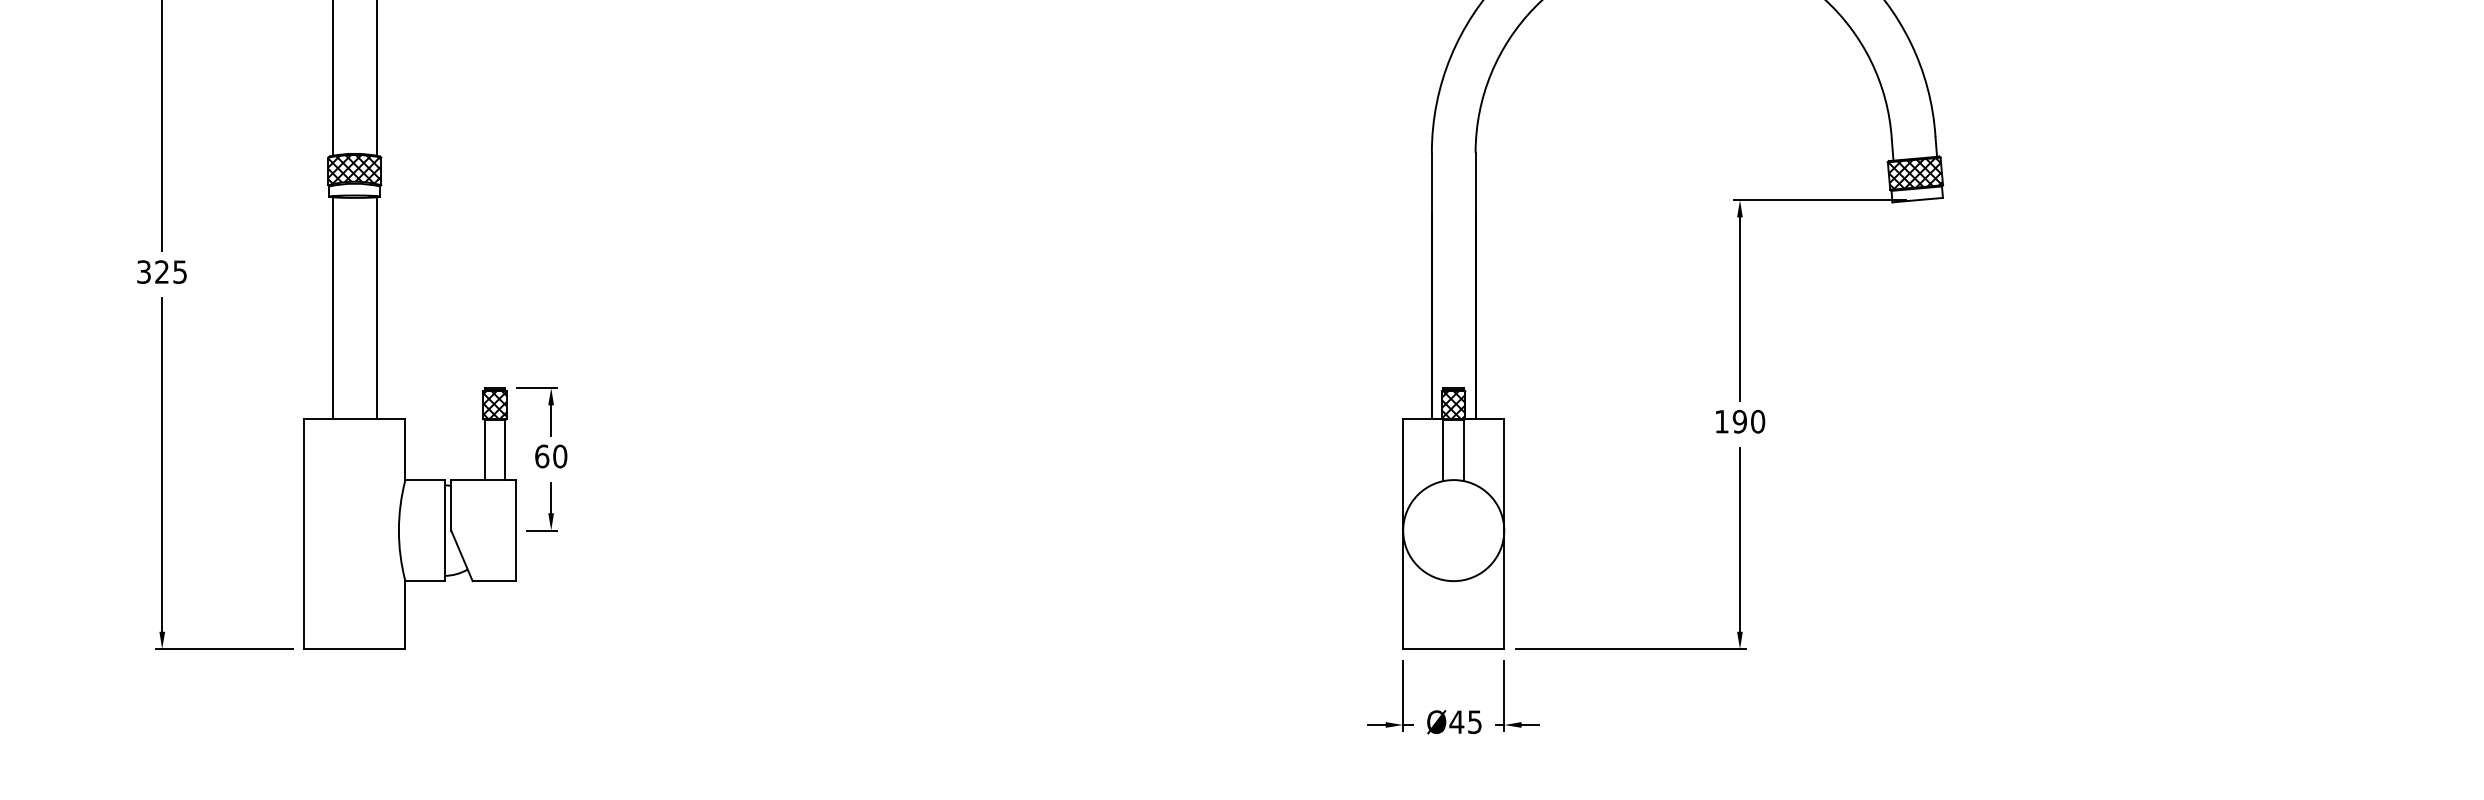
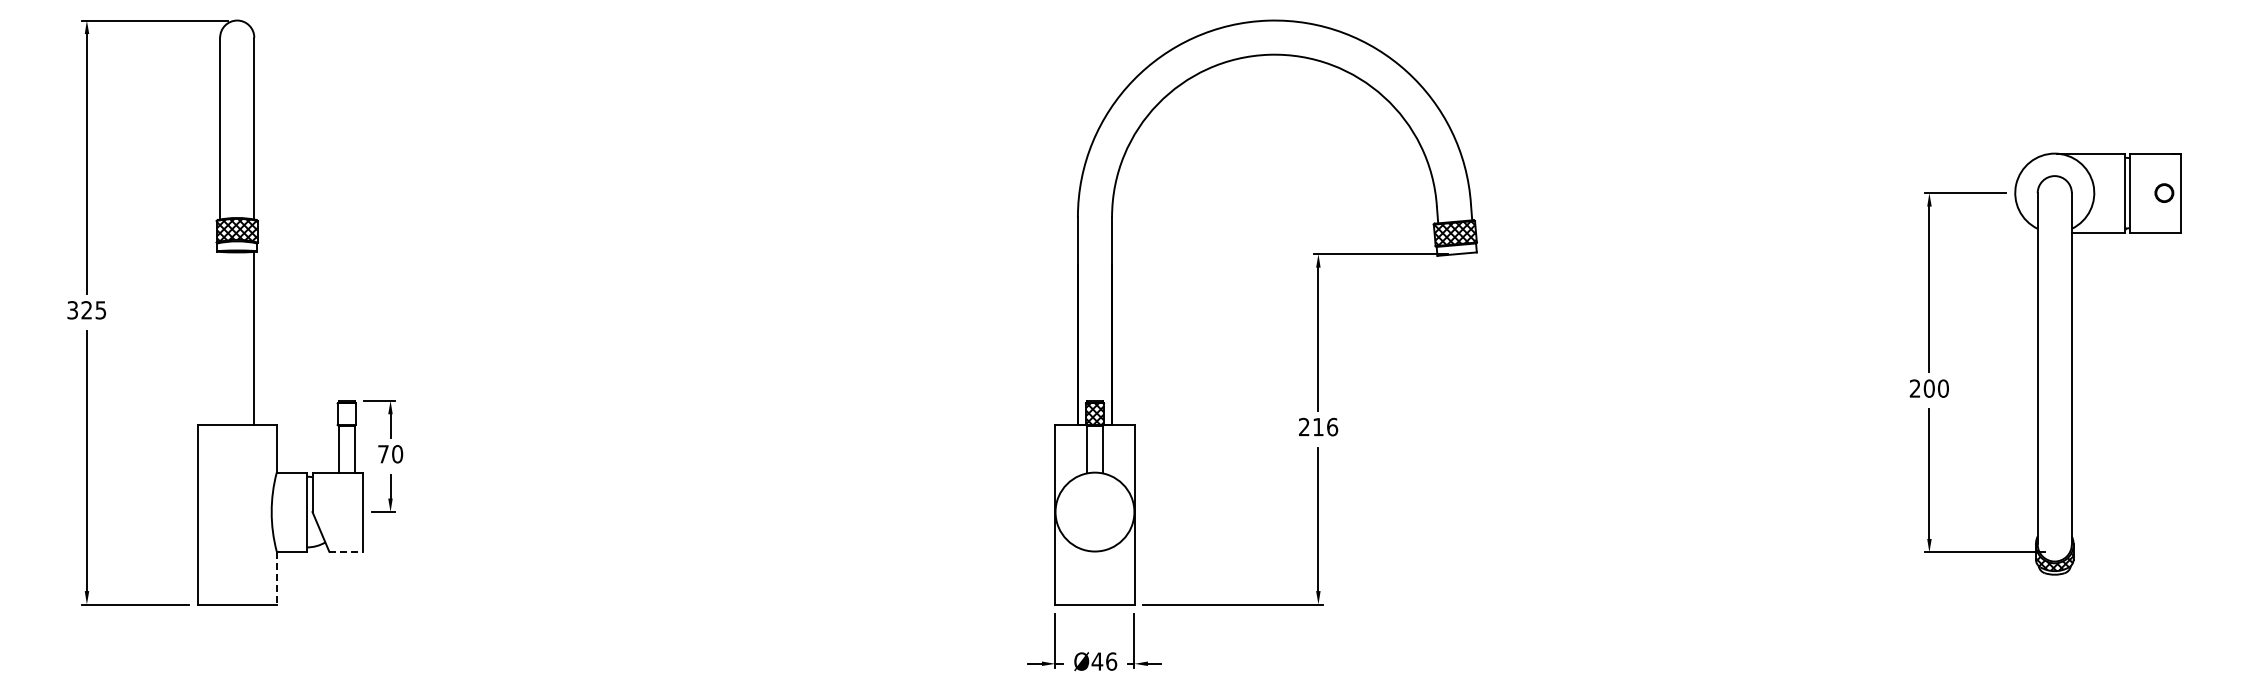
line: (333, 306) -> (220, 337), removed
hatch: (494, 405) -> (346, 414), removed
text: (1740, 420) -> (1318, 426), 190 -> 216
text: (542, 456) -> (383, 454), 60 -> 70
line: (494, 581) -> (346, 551), solid -> dashed
line: (405, 615) -> (276, 578), solid -> dashed
text: (1474, 722) -> (1111, 661), Ø45 -> Ø46

